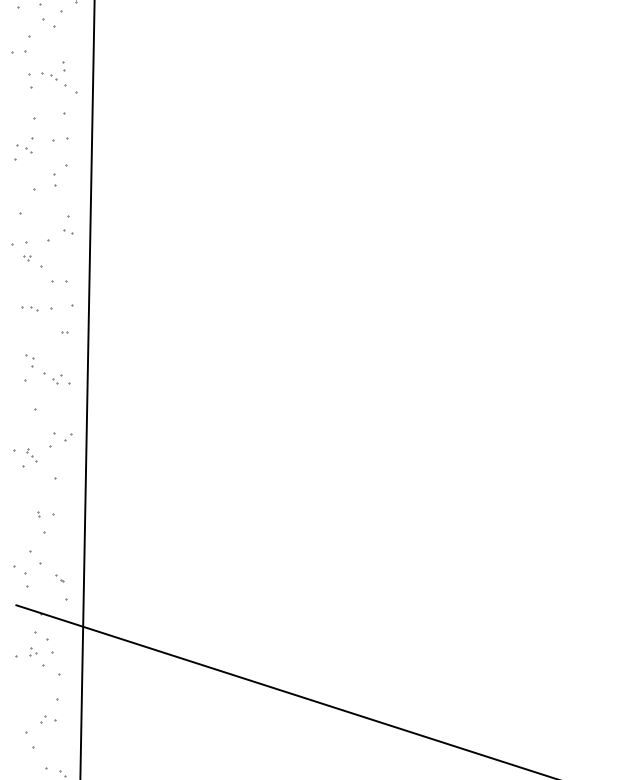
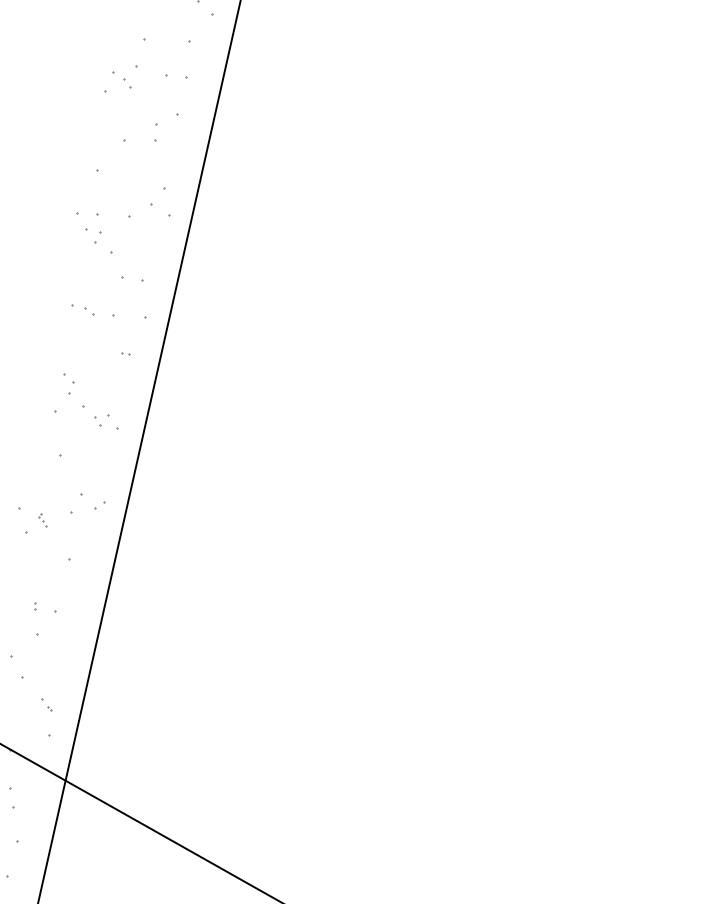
part: (68, 231) -> (160, 210), size x1.6
part: (27, 258) -> (94, 237), size x1.6
part: (31, 455) -> (41, 520), size x0.6

